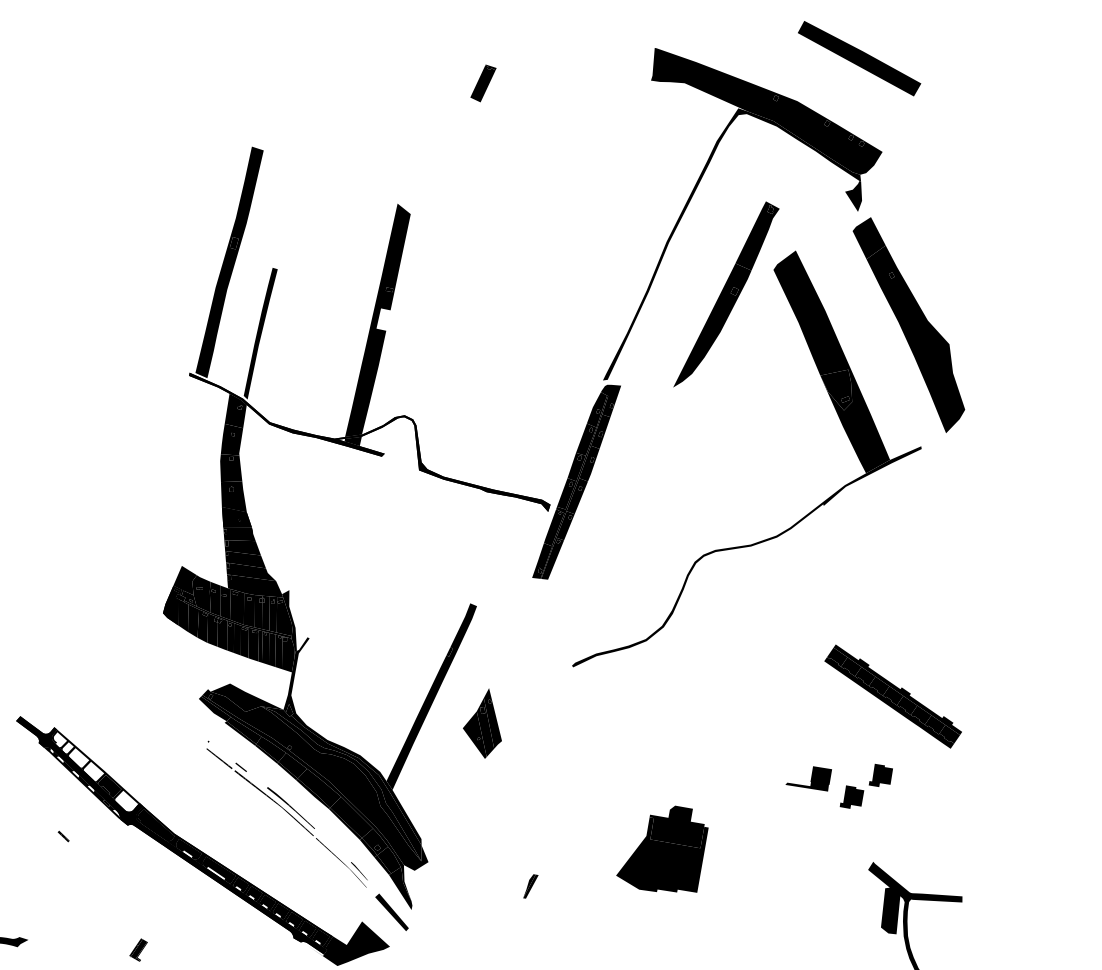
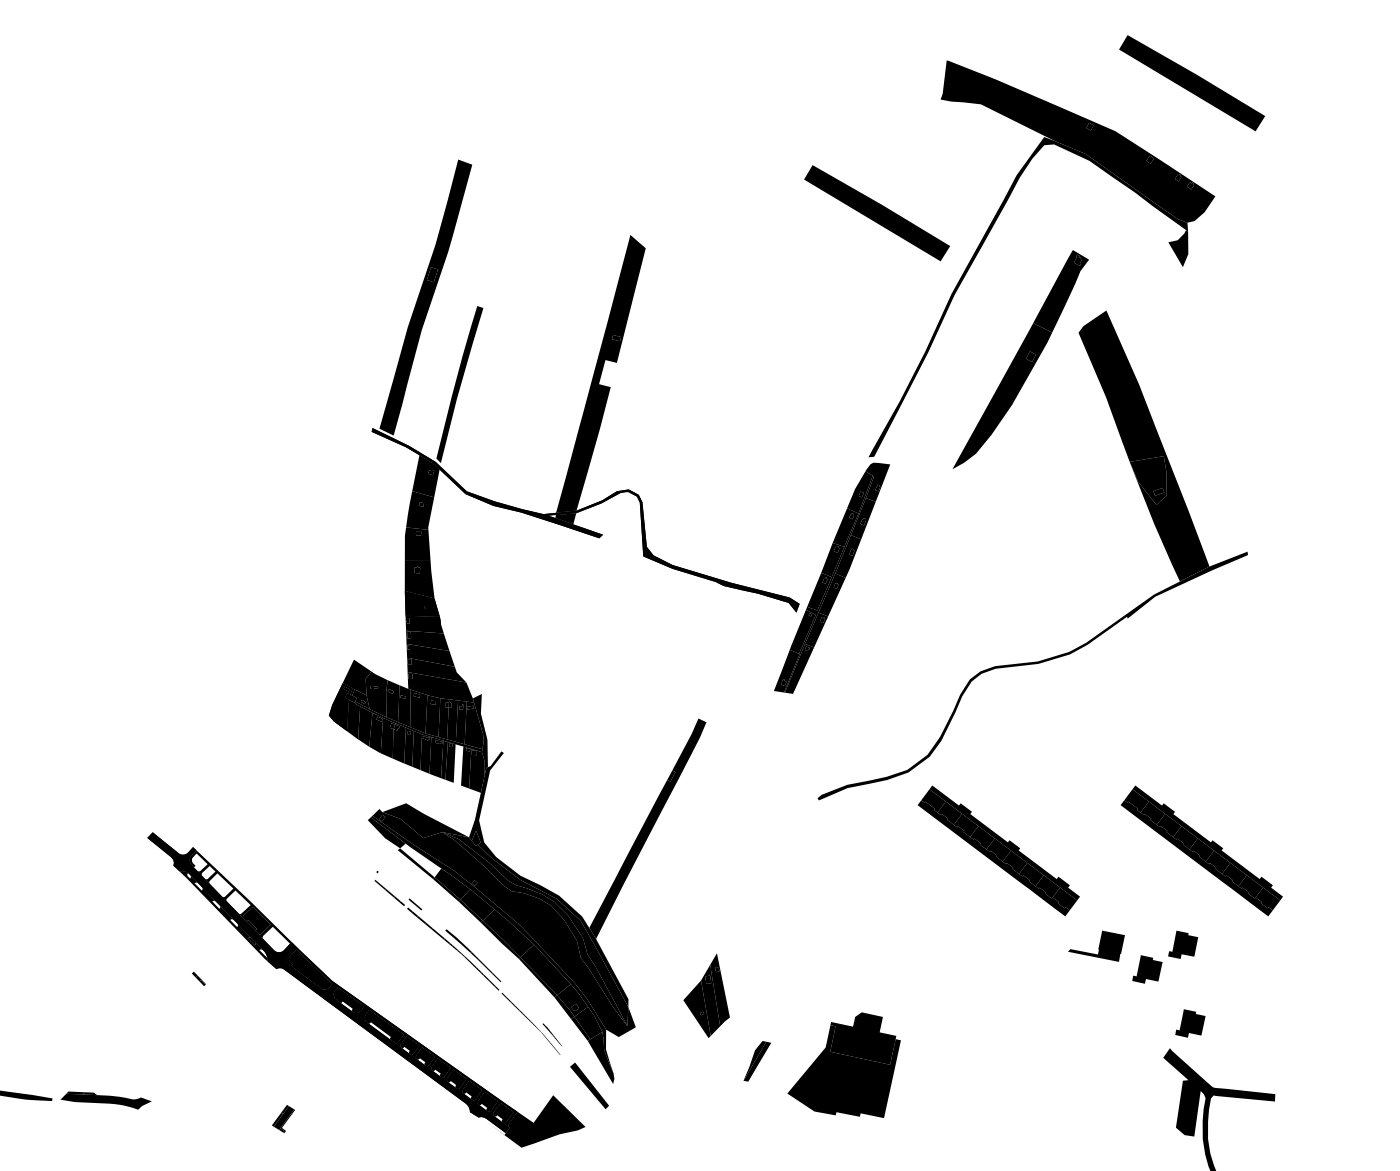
part: (483, 83) -> (739, 94), removed
part: (601, 177) -> (876, 213), added
part: (908, 325) -> (1238, 405), removed
fill: (272, 649) -> (458, 764), removed
part: (724, 703) -> (998, 850), added
part: (481, 723) -> (706, 995), moved
fill: (243, 730) -> (420, 860), removed
part: (889, 840) -> (1190, 1023), added
part: (661, 849) -> (843, 1064), moved
part: (530, 886) -> (757, 1061), size x1.4

